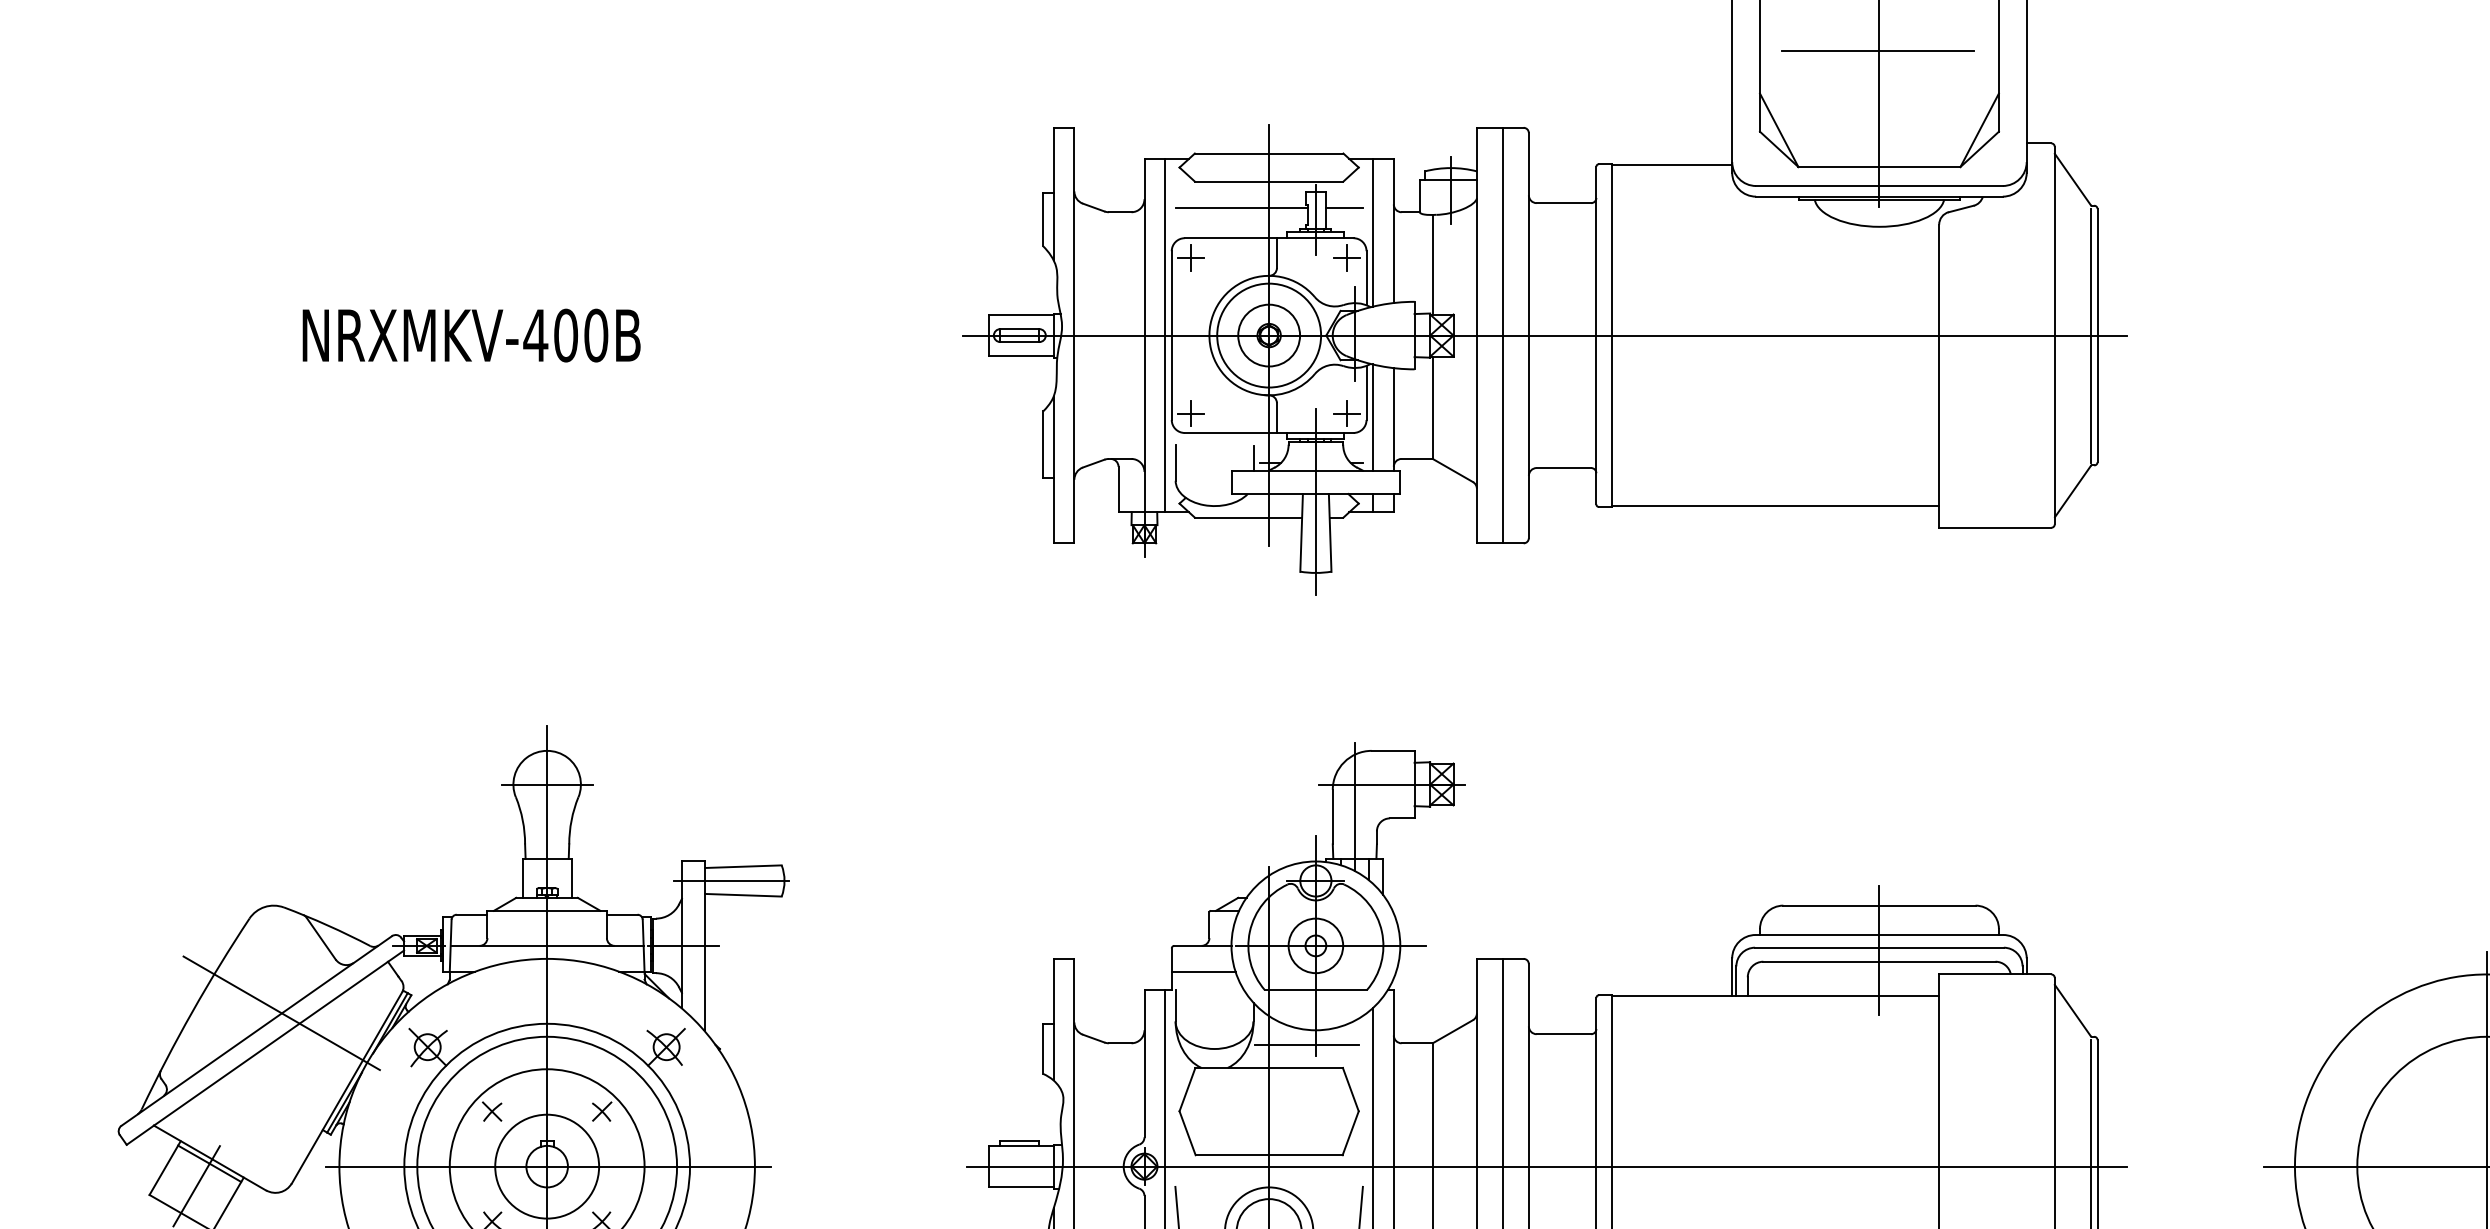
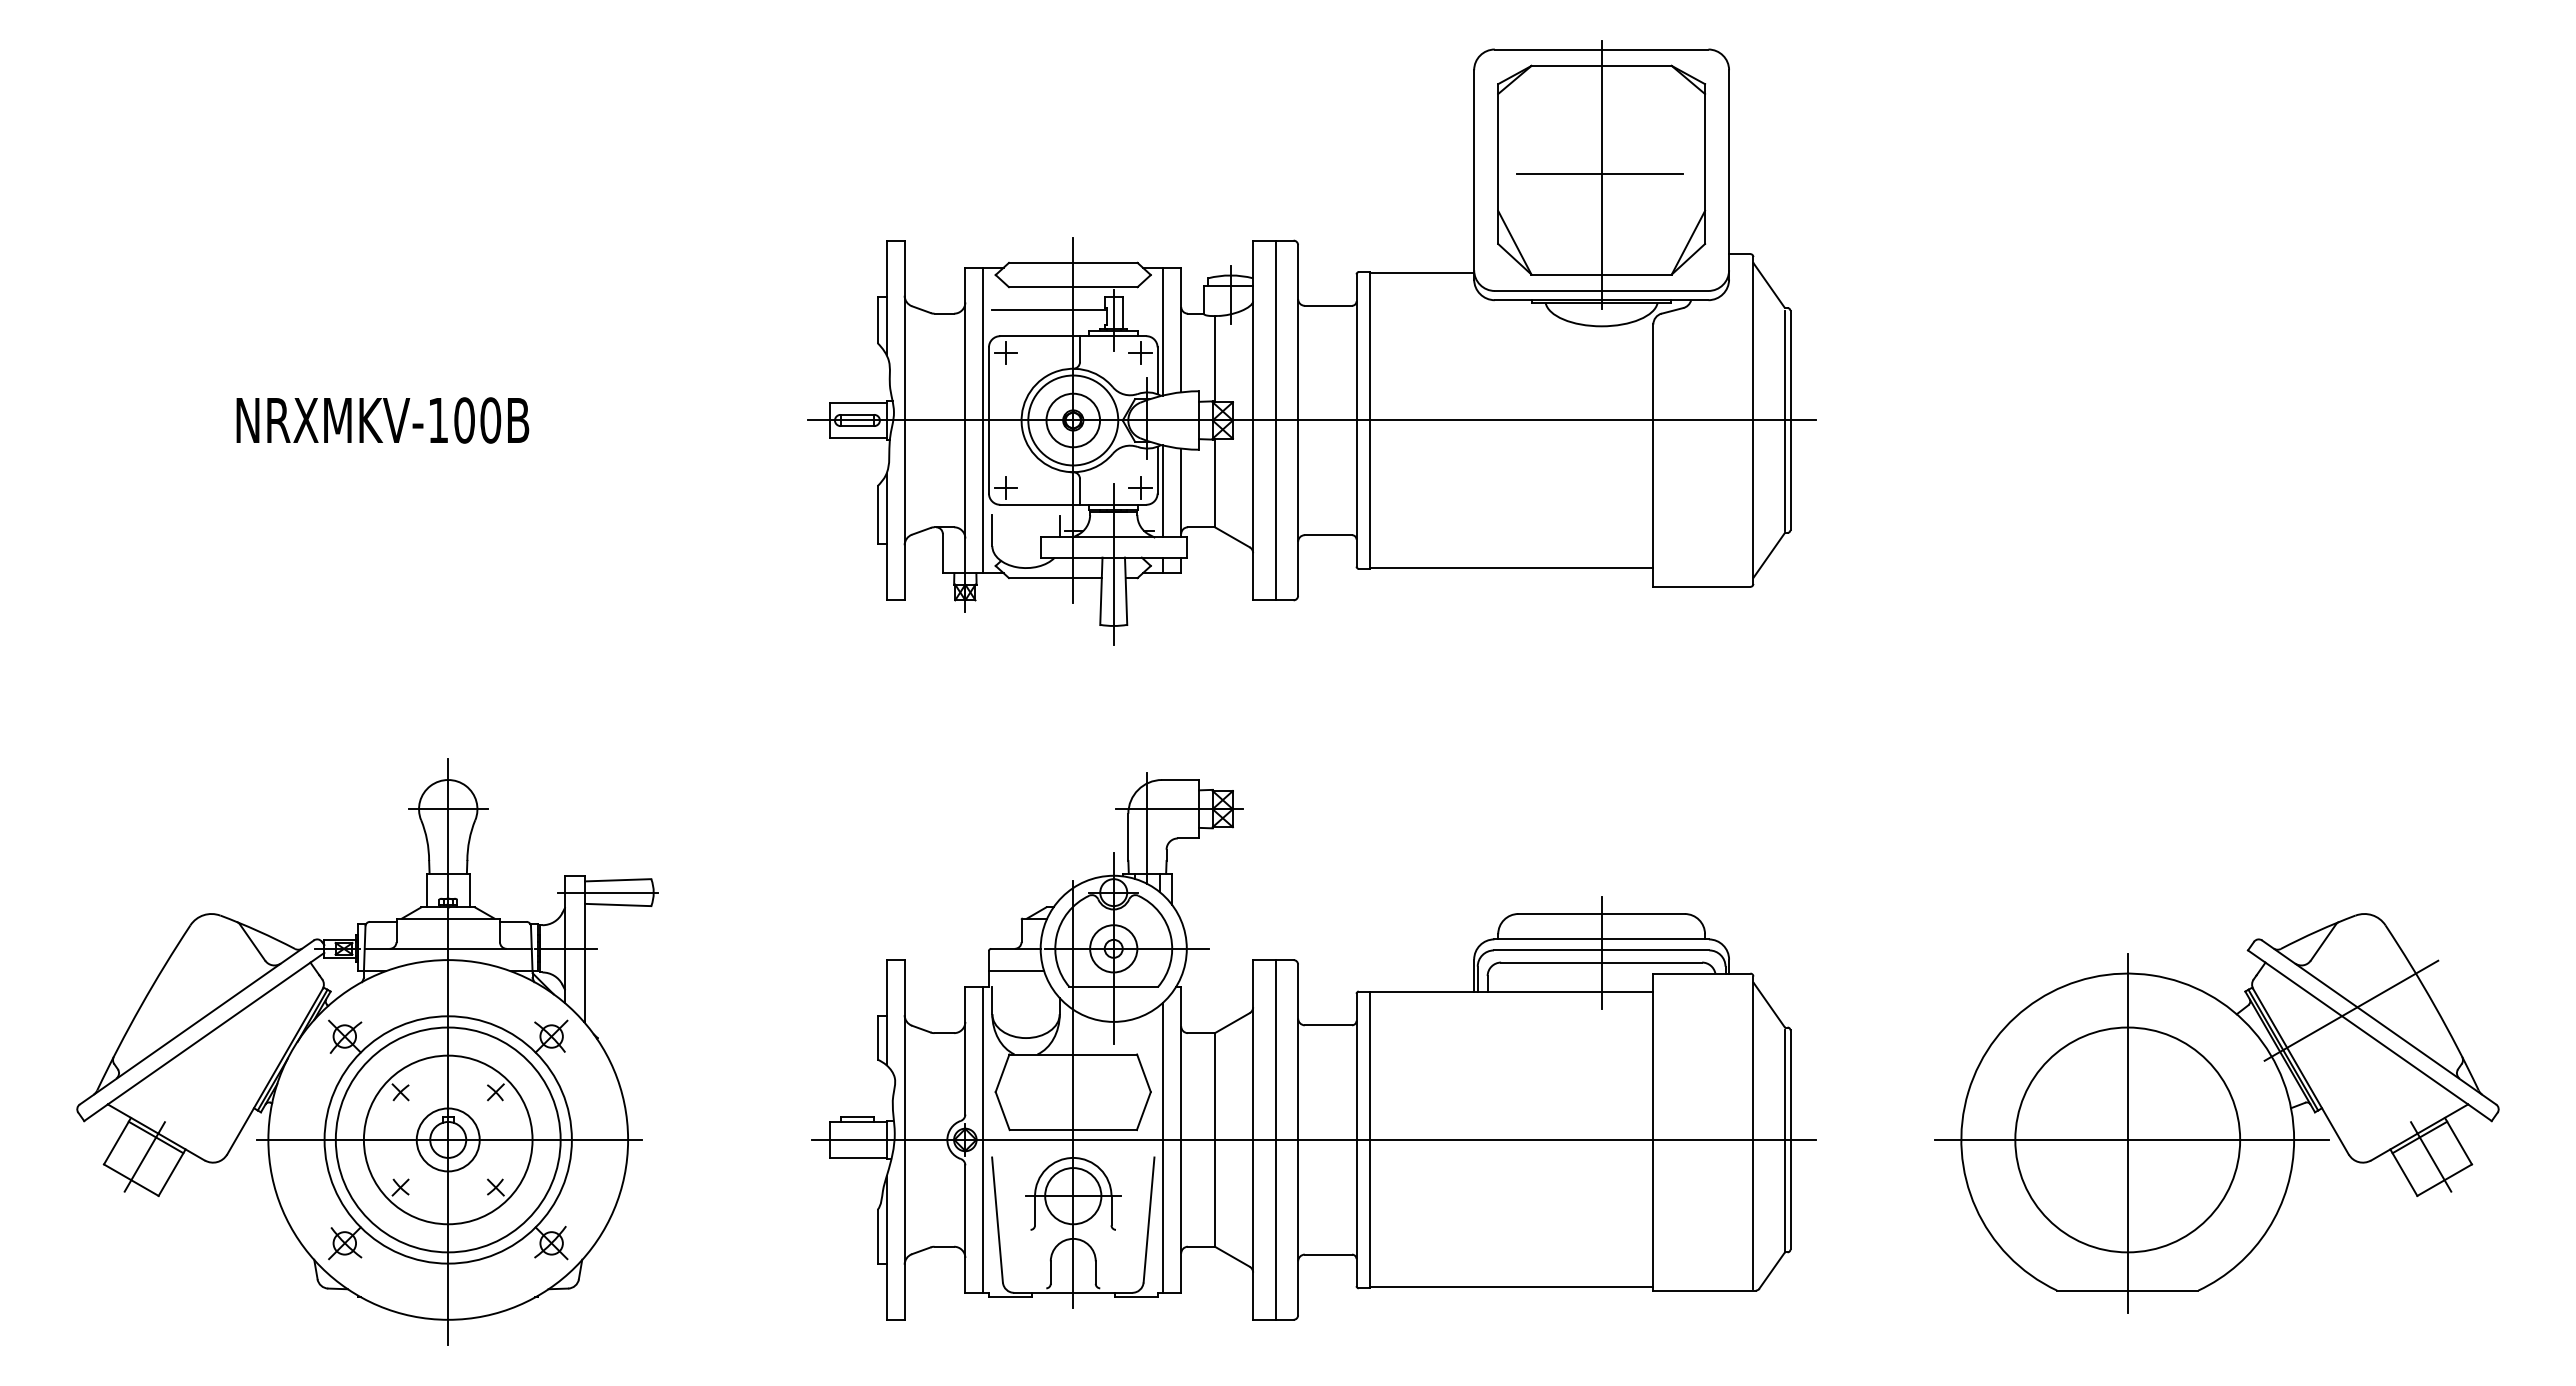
line: (1344, 207) -> (1138, 309), removed
text: (535, 335) -> (438, 420), NRXMKV-400B -> NRXMKV-100B
line: (281, 1013) -> (218, 1007), removed
line: (1306, 1044) -> (1105, 1034), removed
circle: (547, 1166) -> (448, 1139), size x0.7

